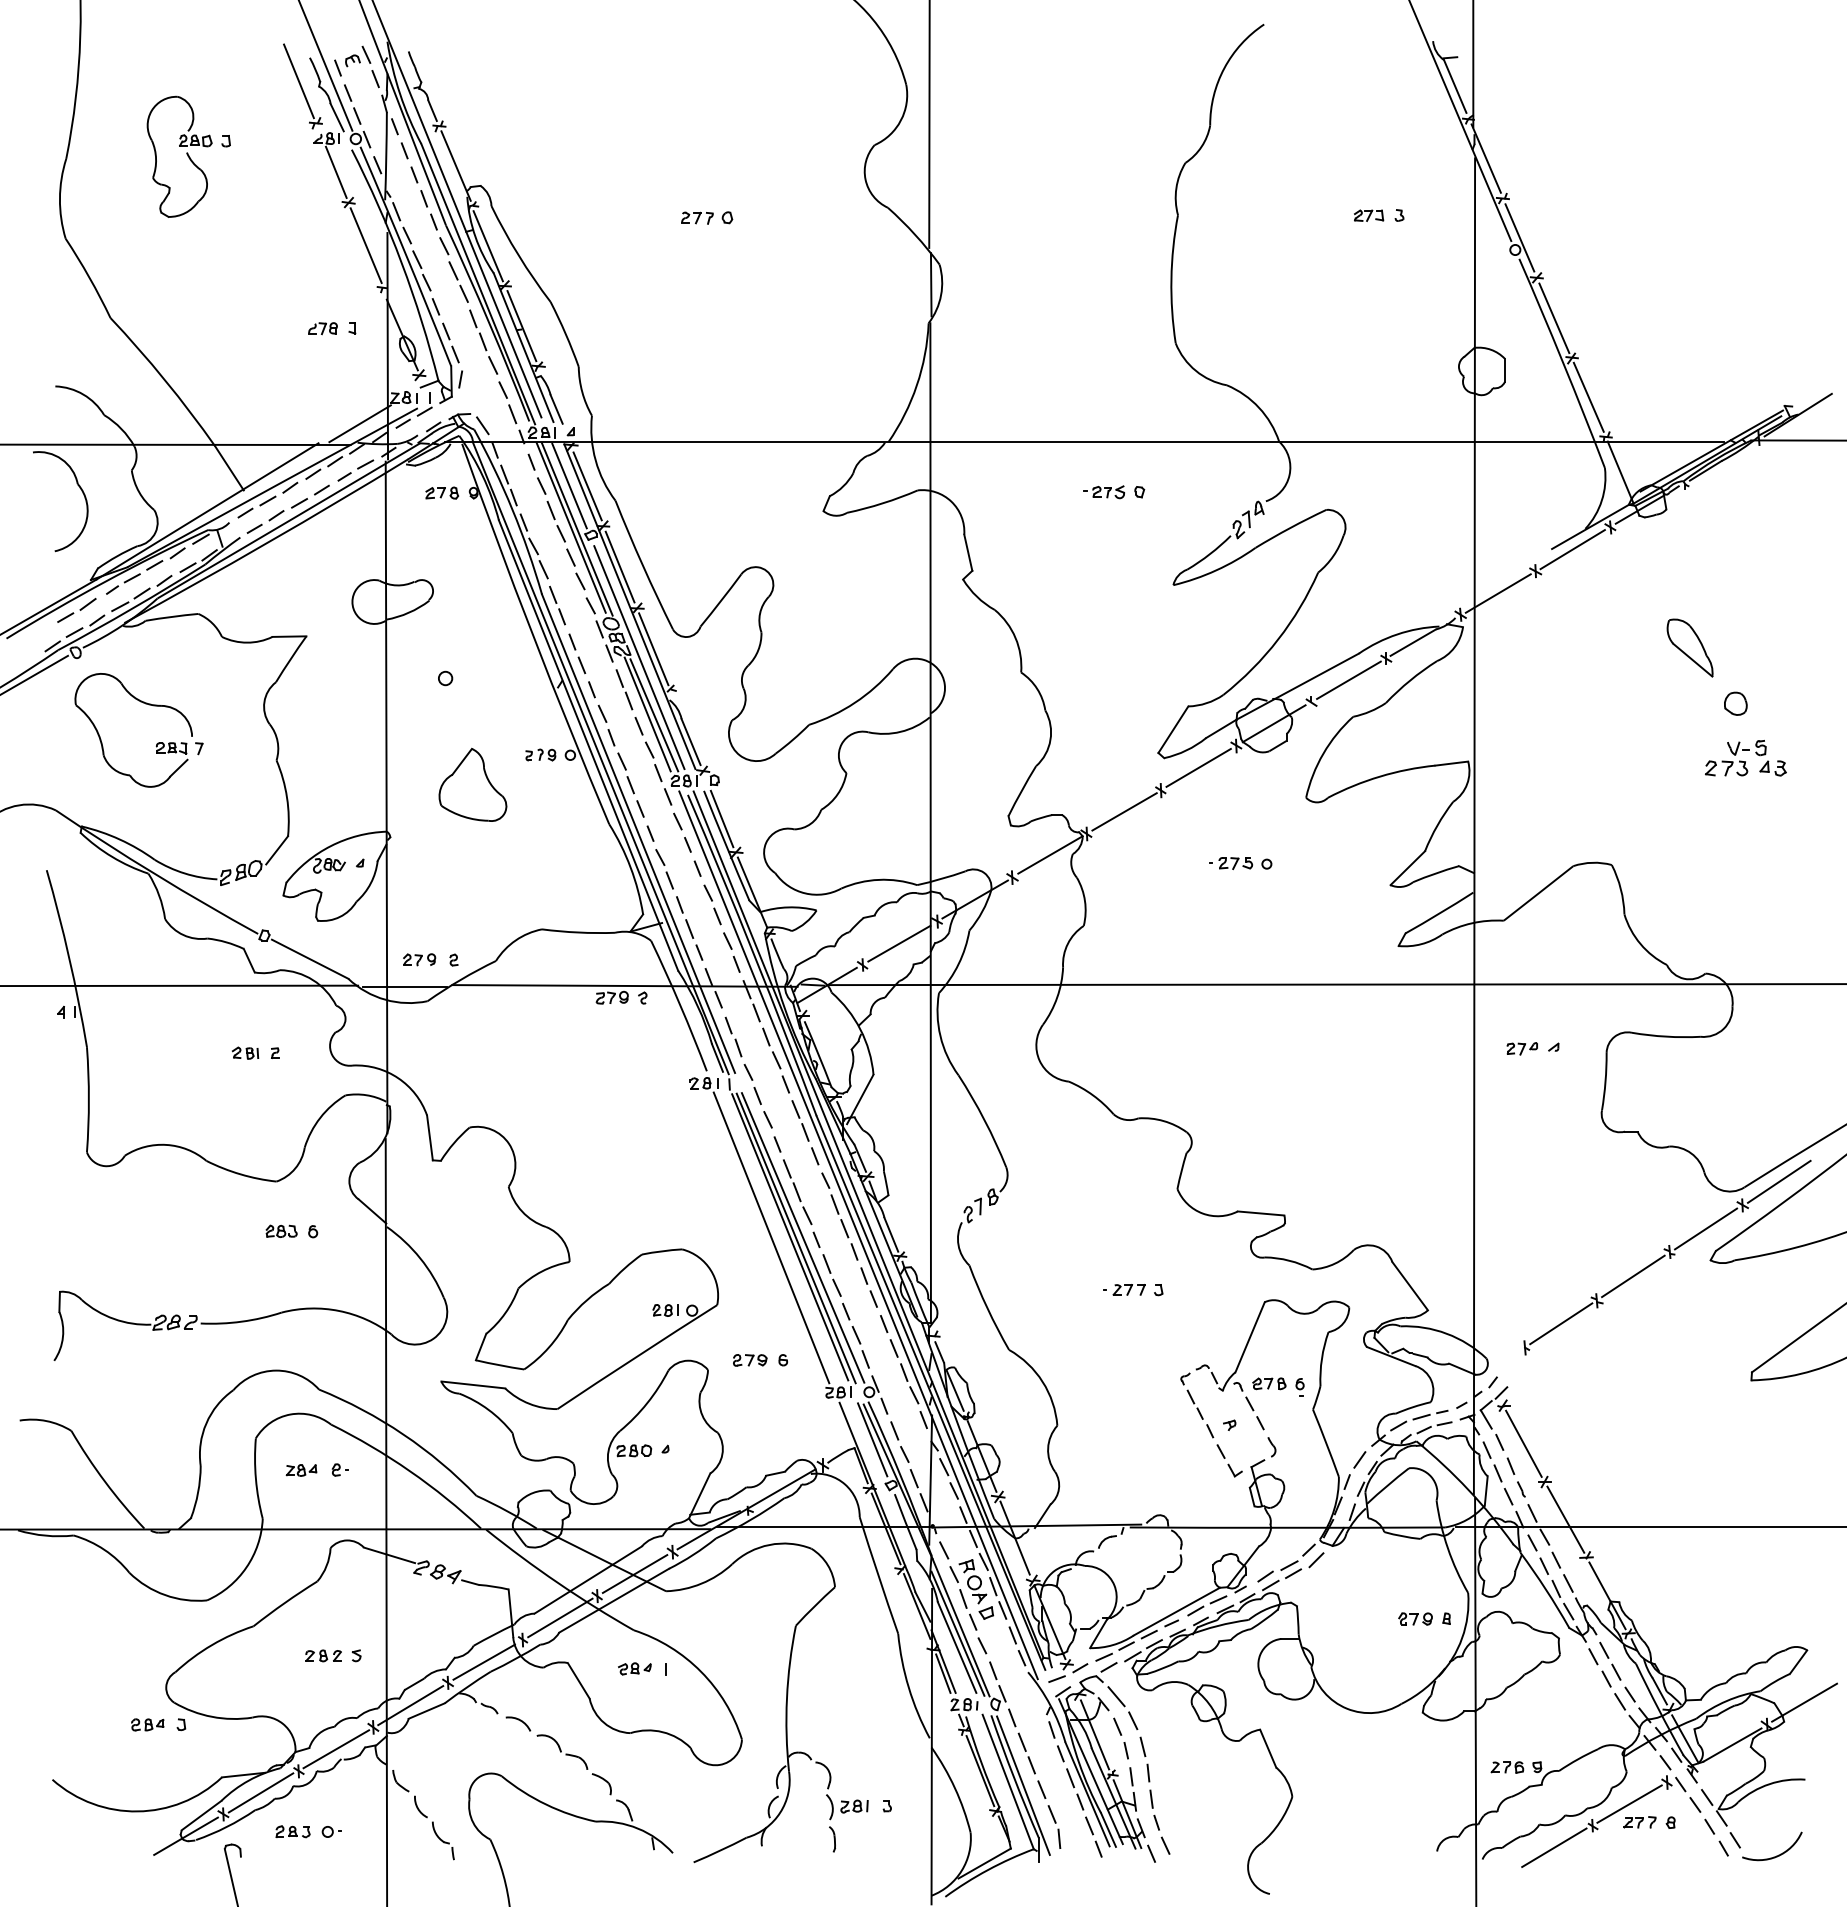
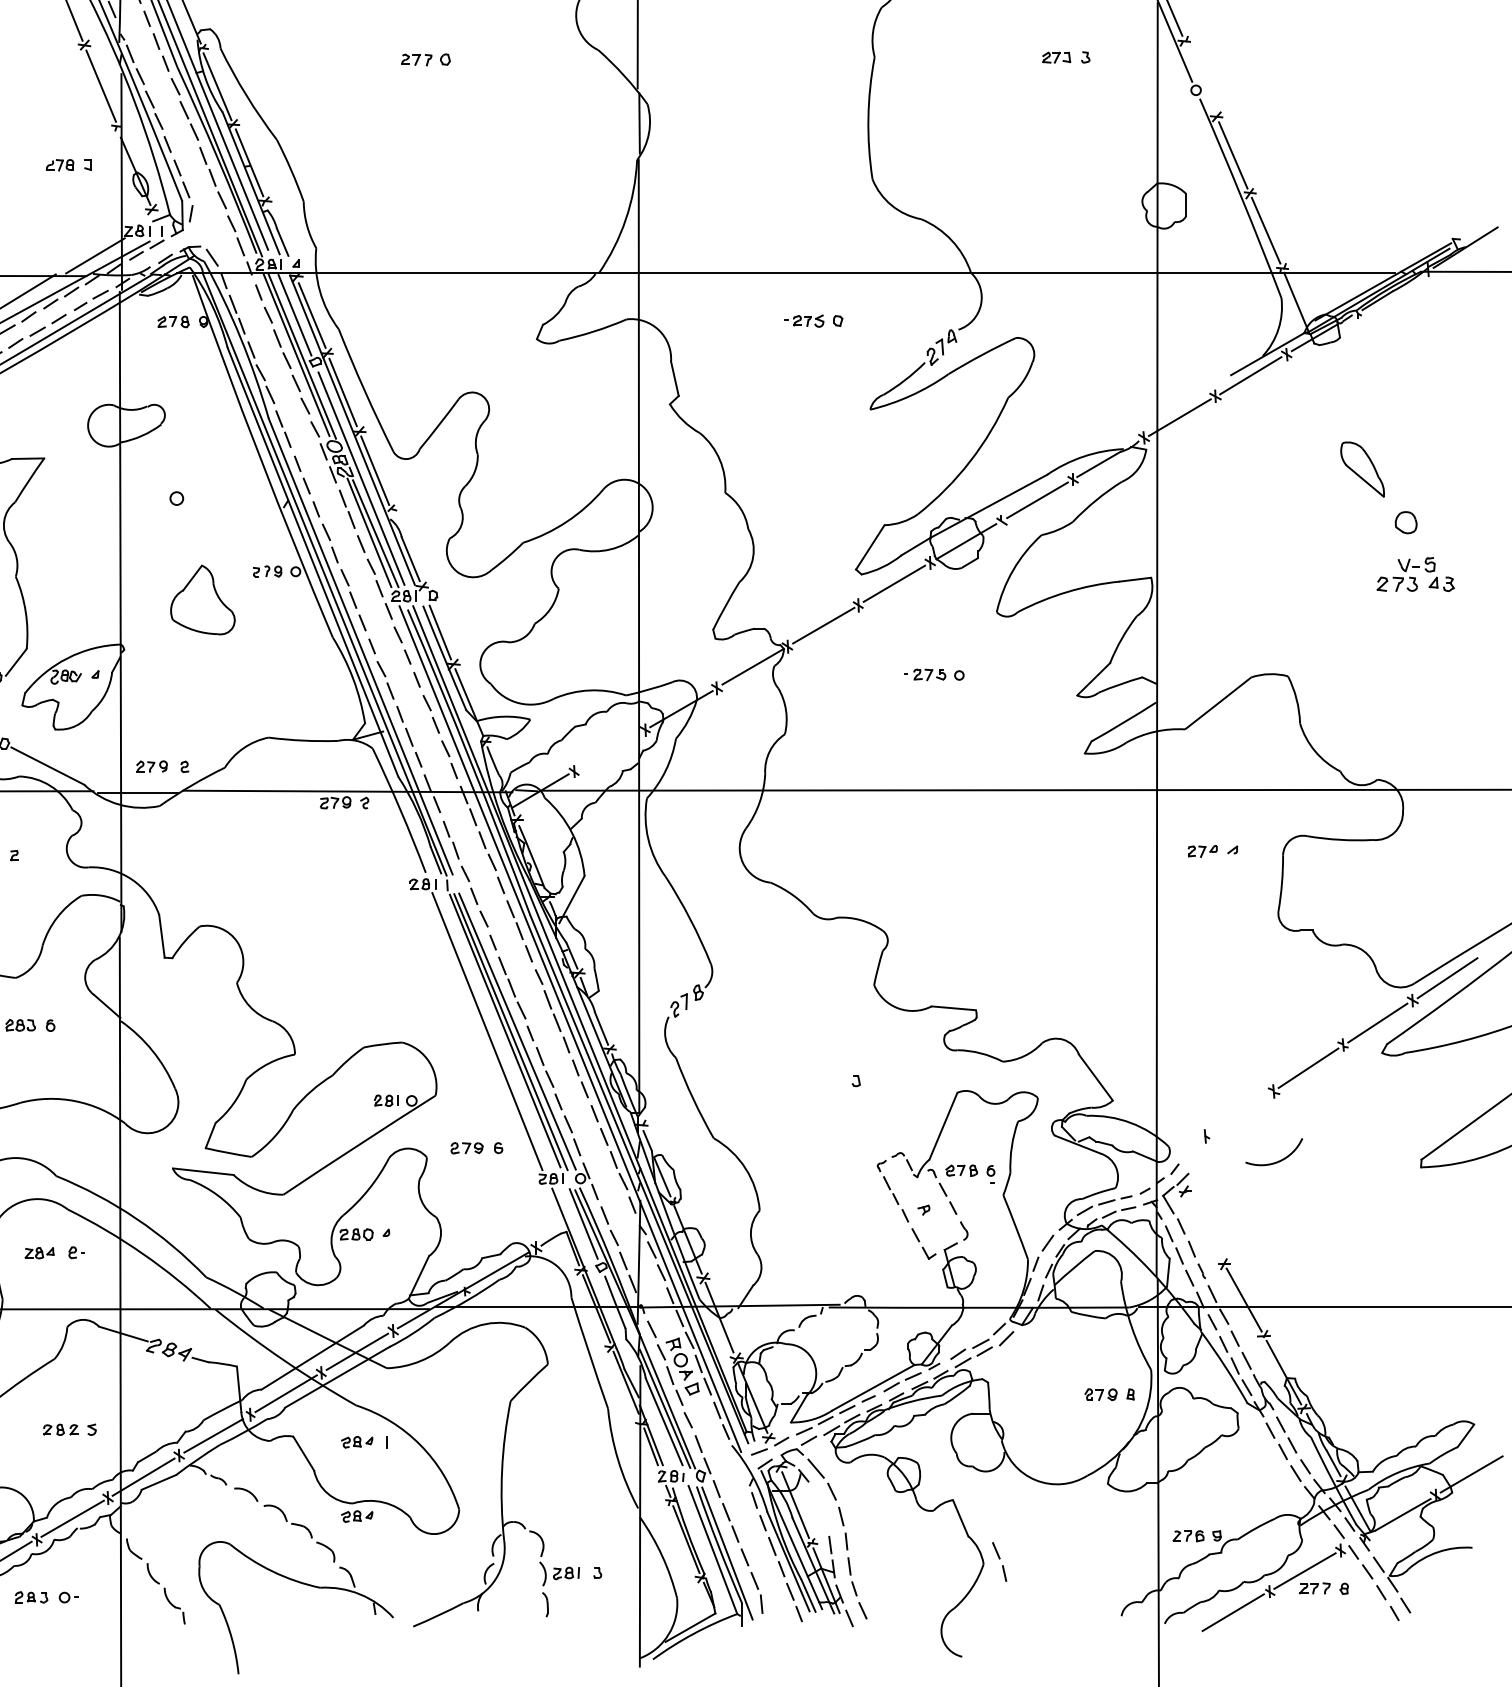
line: (1519, 237) -> (1200, 78), removed
line: (899, 943) -> (609, 751), removed
part: (1124, 1289) -> (823, 1080), removed
line: (1561, 1323) -> (1240, 1113), removed
line: (1523, 1443) -> (1203, 1227), removed
part: (1120, 1738) -> (999, 1561), moved
part: (634, 1746) -> (356, 1516), added
arc: (1776, 1855) -> (1278, 1160), moved

